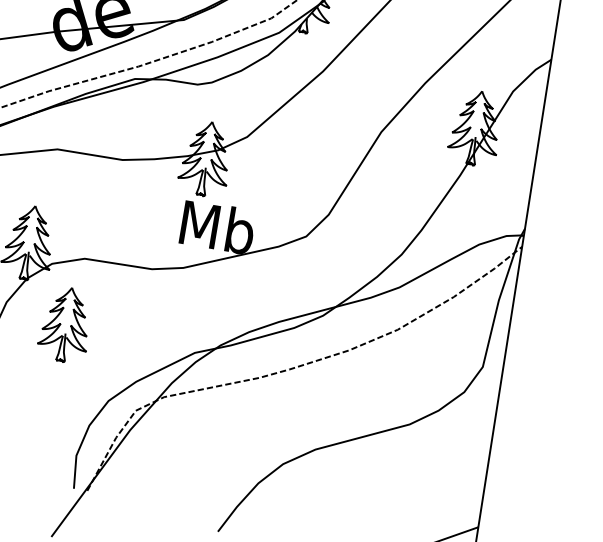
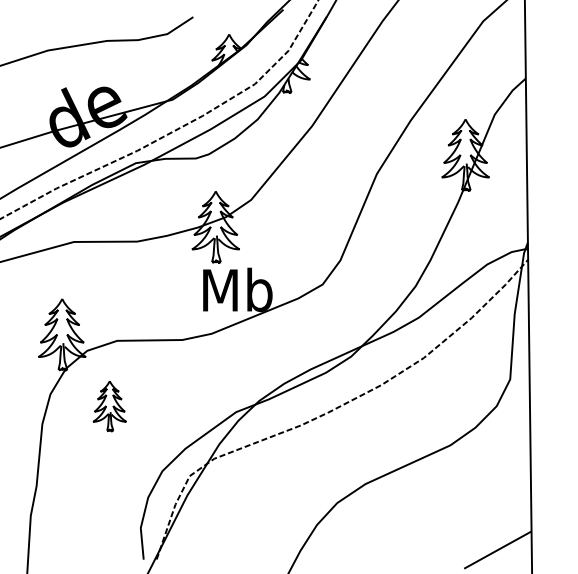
part: (65, 325) -> (109, 406), size x0.7

